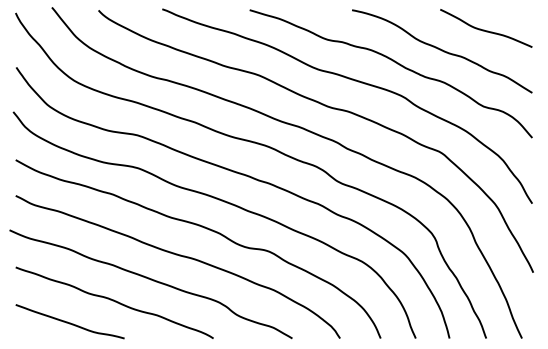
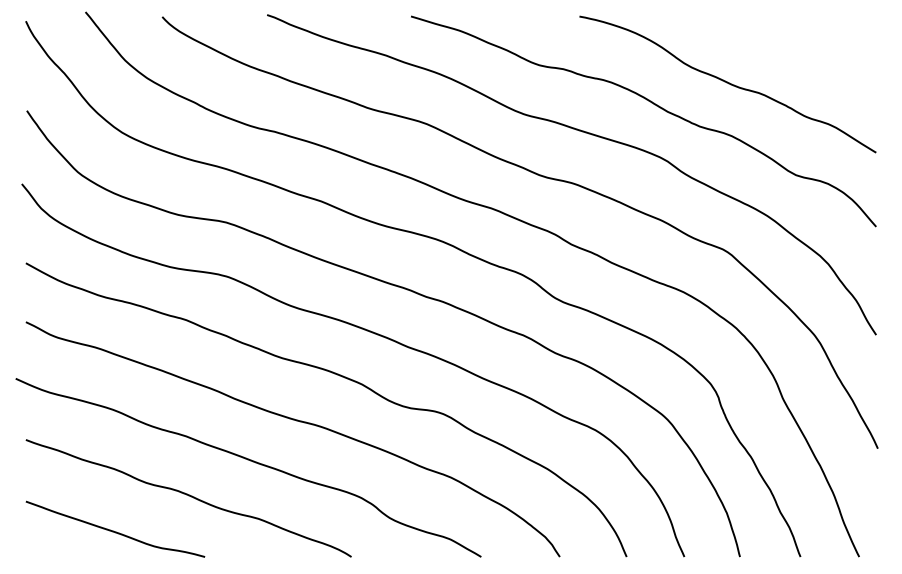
curve: (486, 30) -> (800, 49), removed

